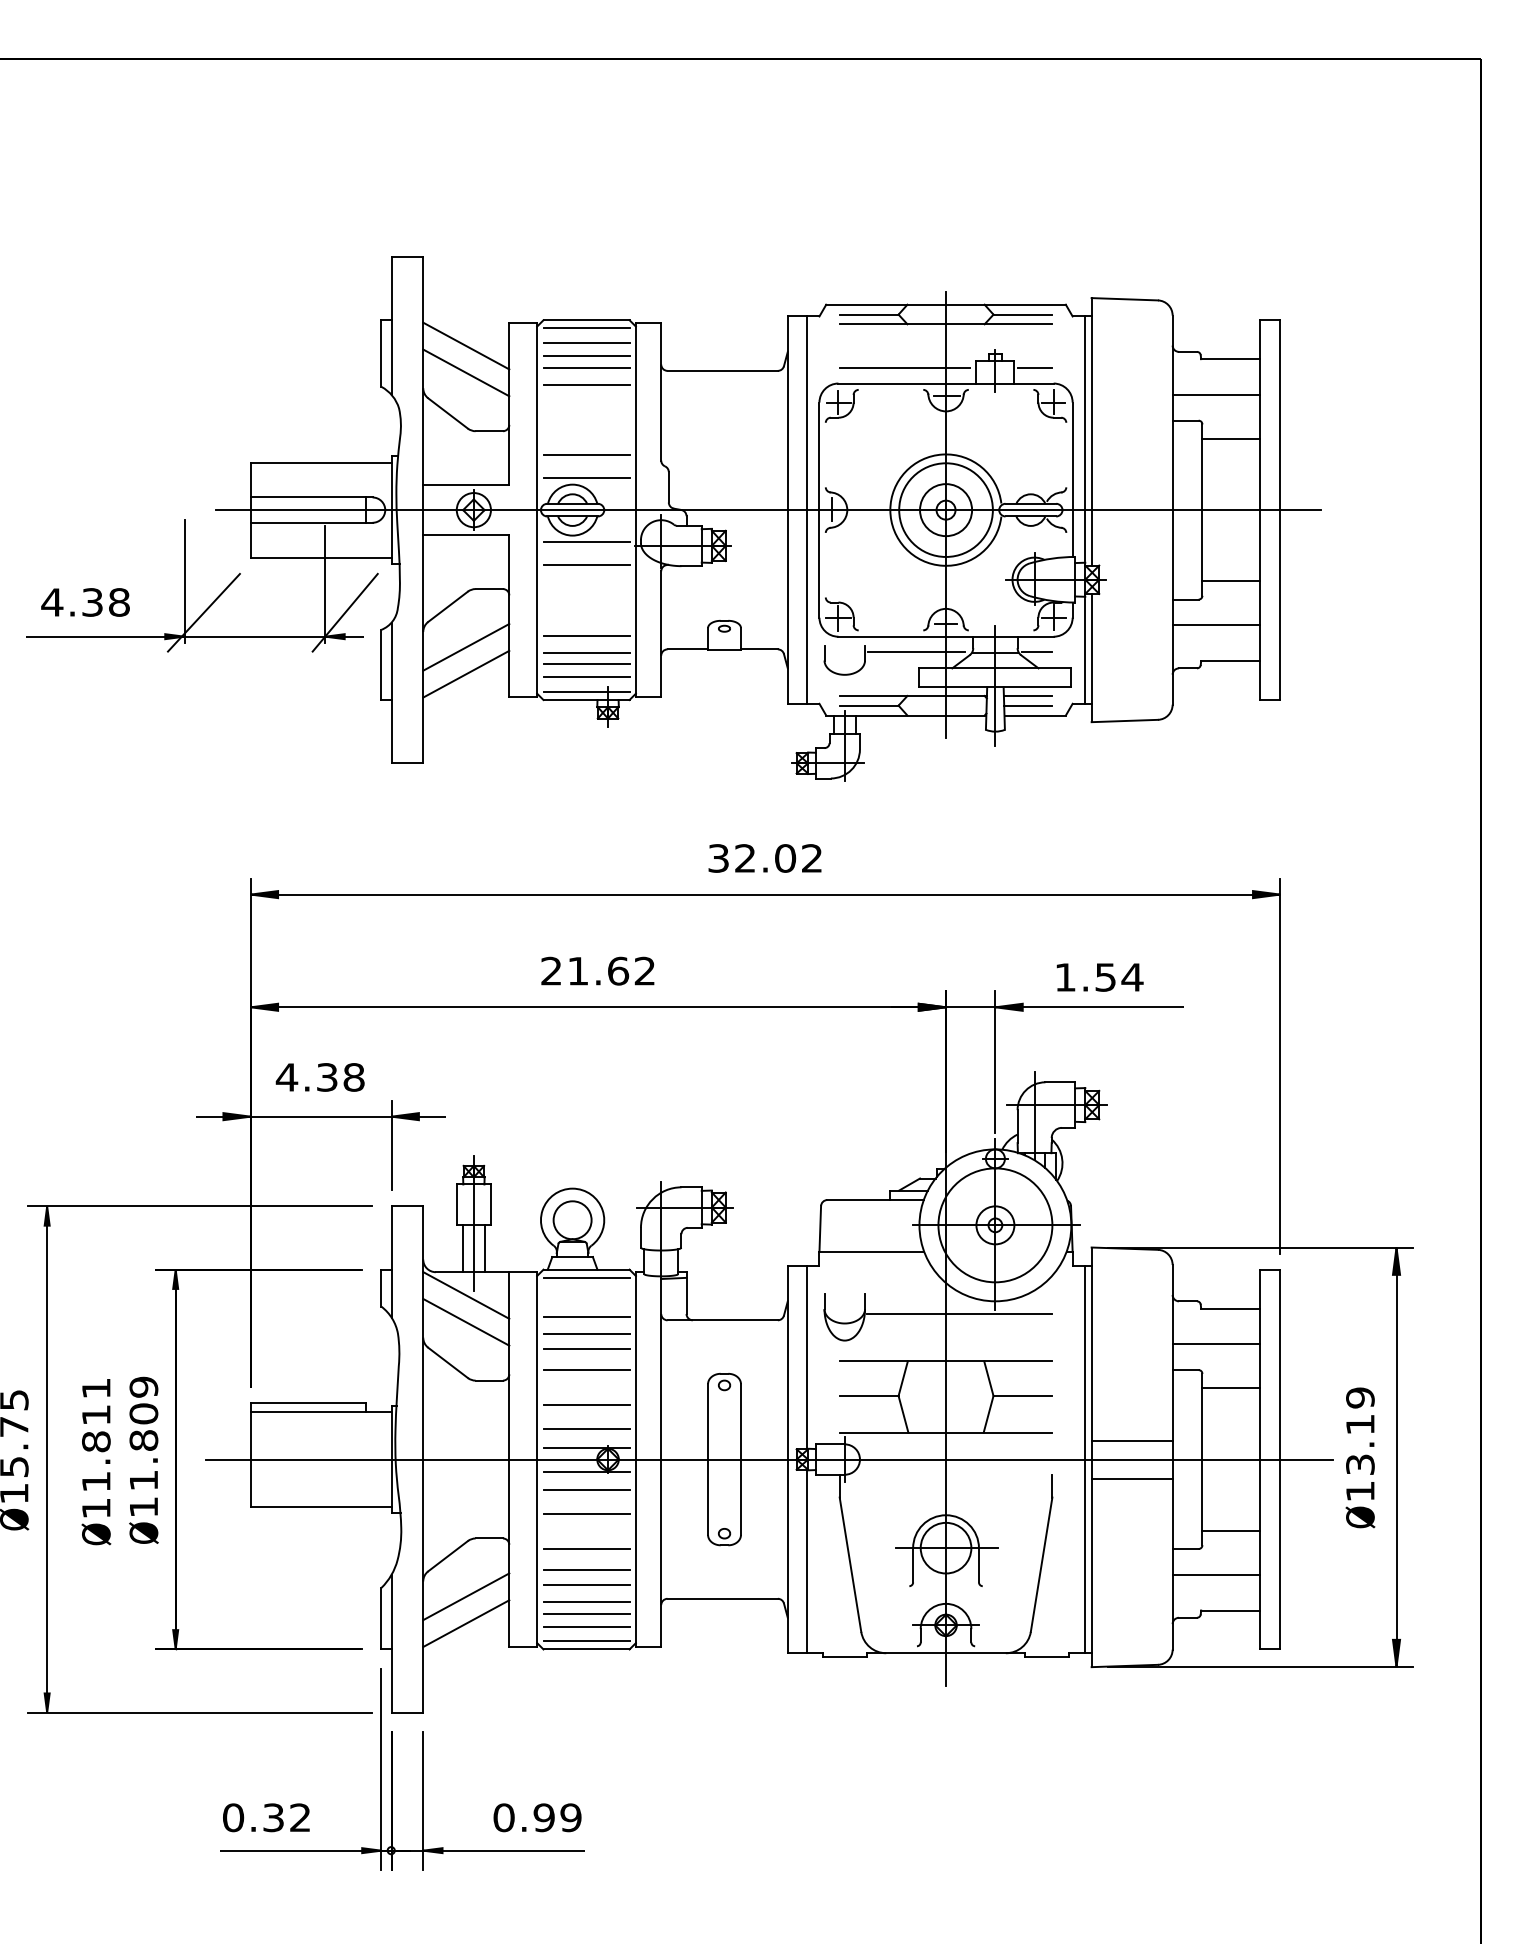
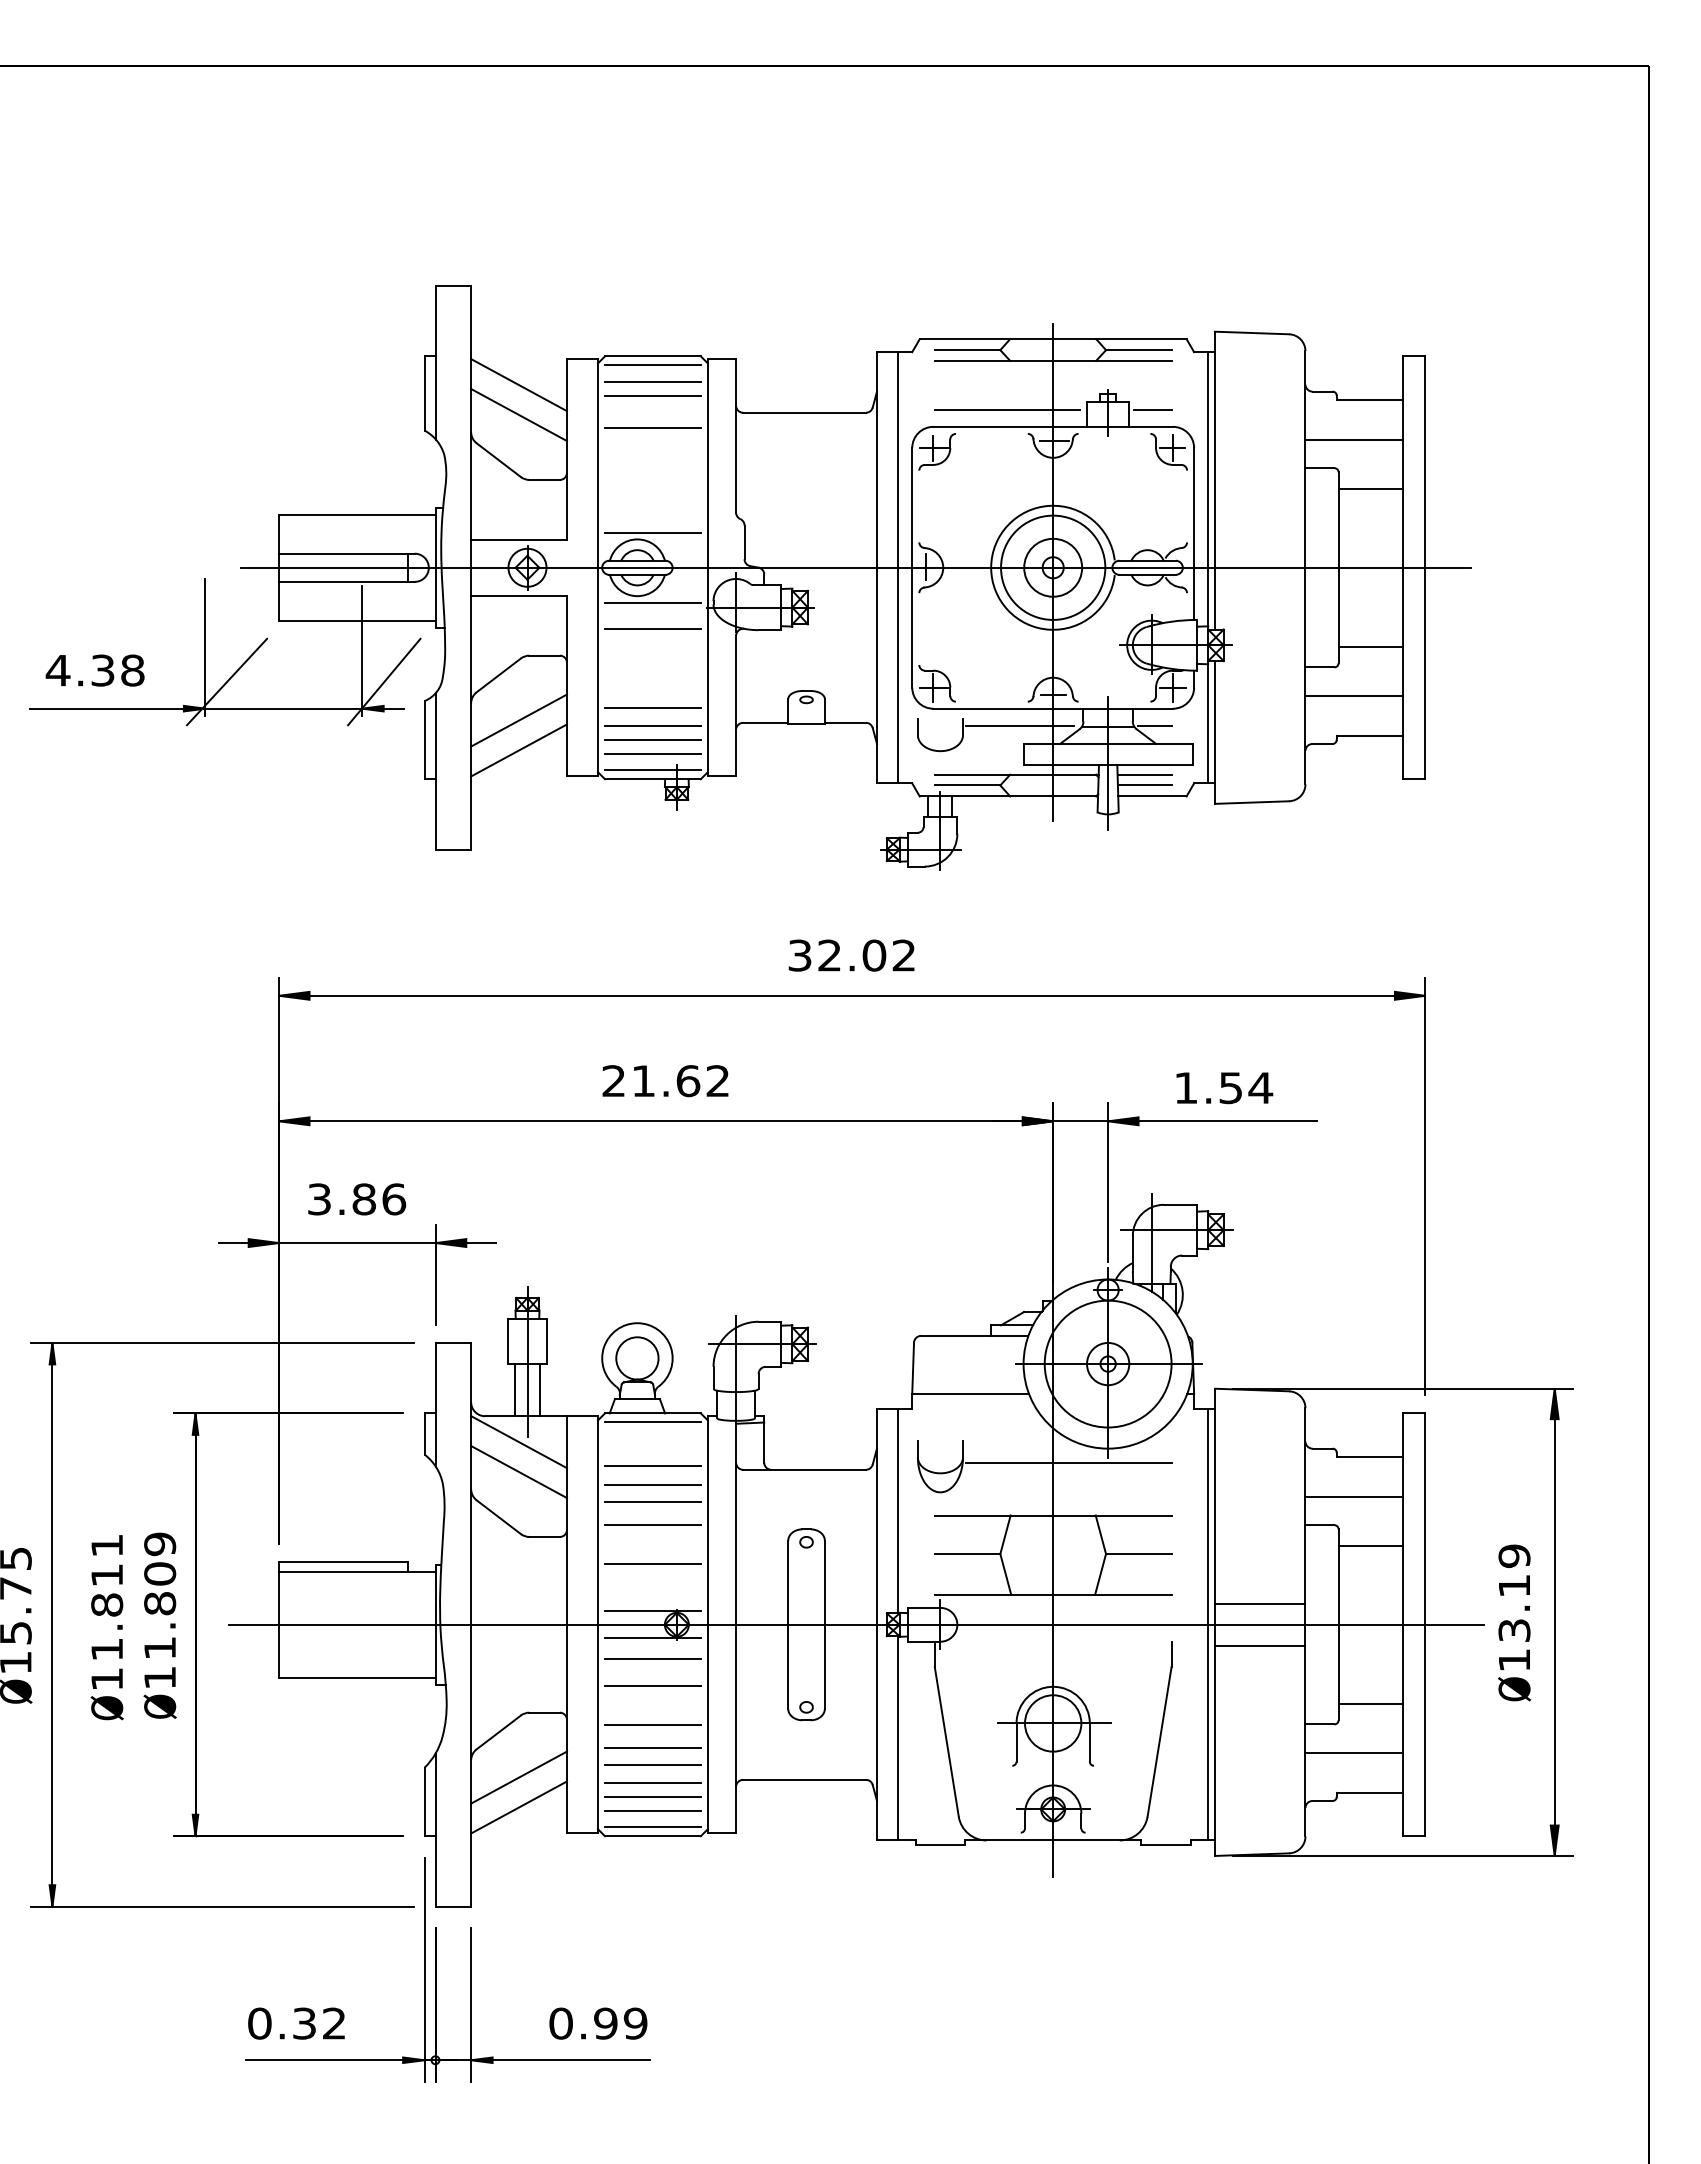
line: (586, 367) -> (652, 409), removed
line: (586, 455) -> (652, 506), removed
text: (320, 1077) -> (356, 1199), 4.38 -> 3.86
line: (586, 1428) -> (652, 1590), removed

